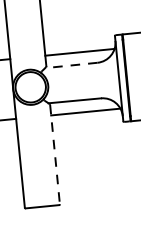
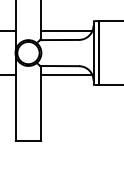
line: (71, 66) -> (59, 40), dashed -> solid
line: (55, 154) -> (41, 103), dashed -> solid

